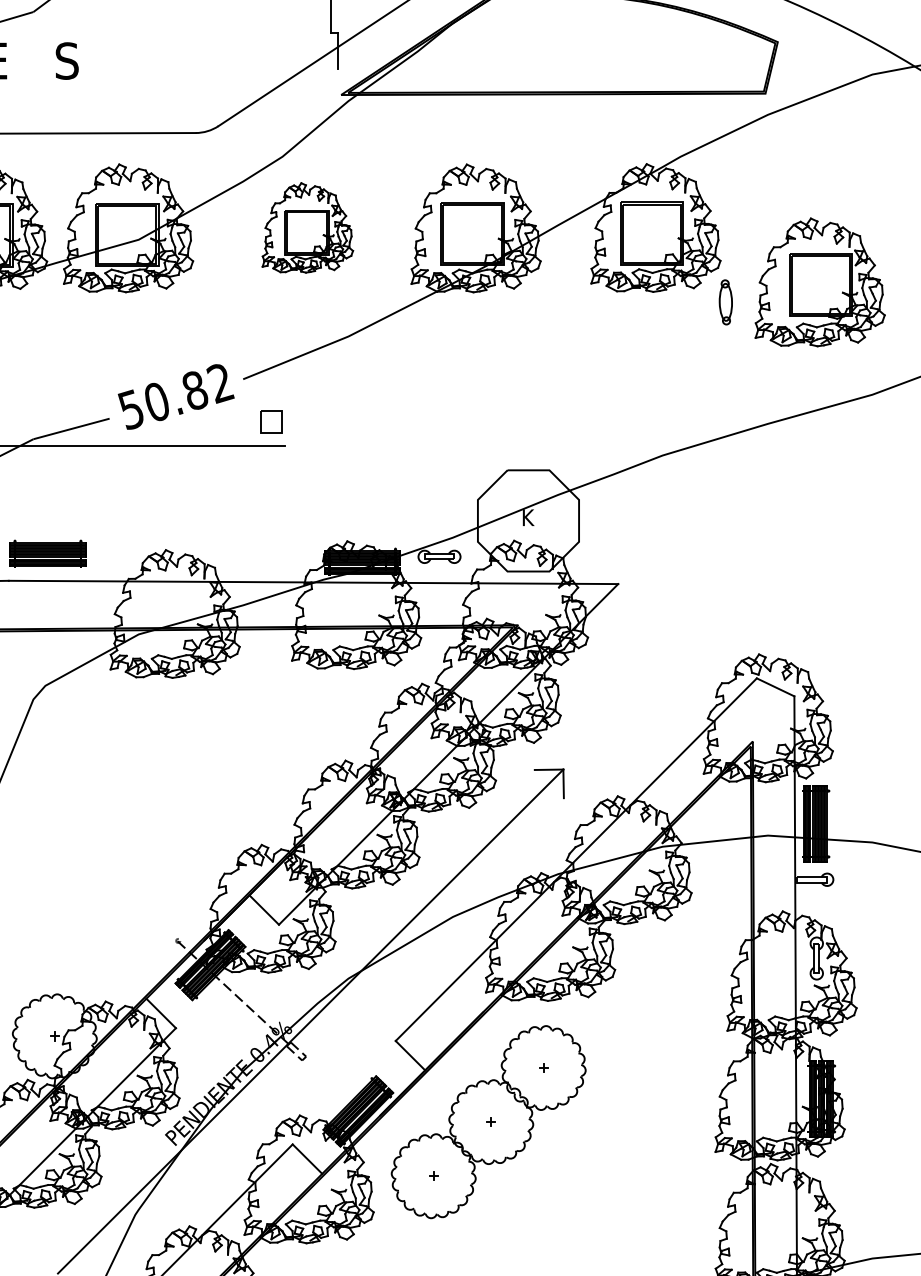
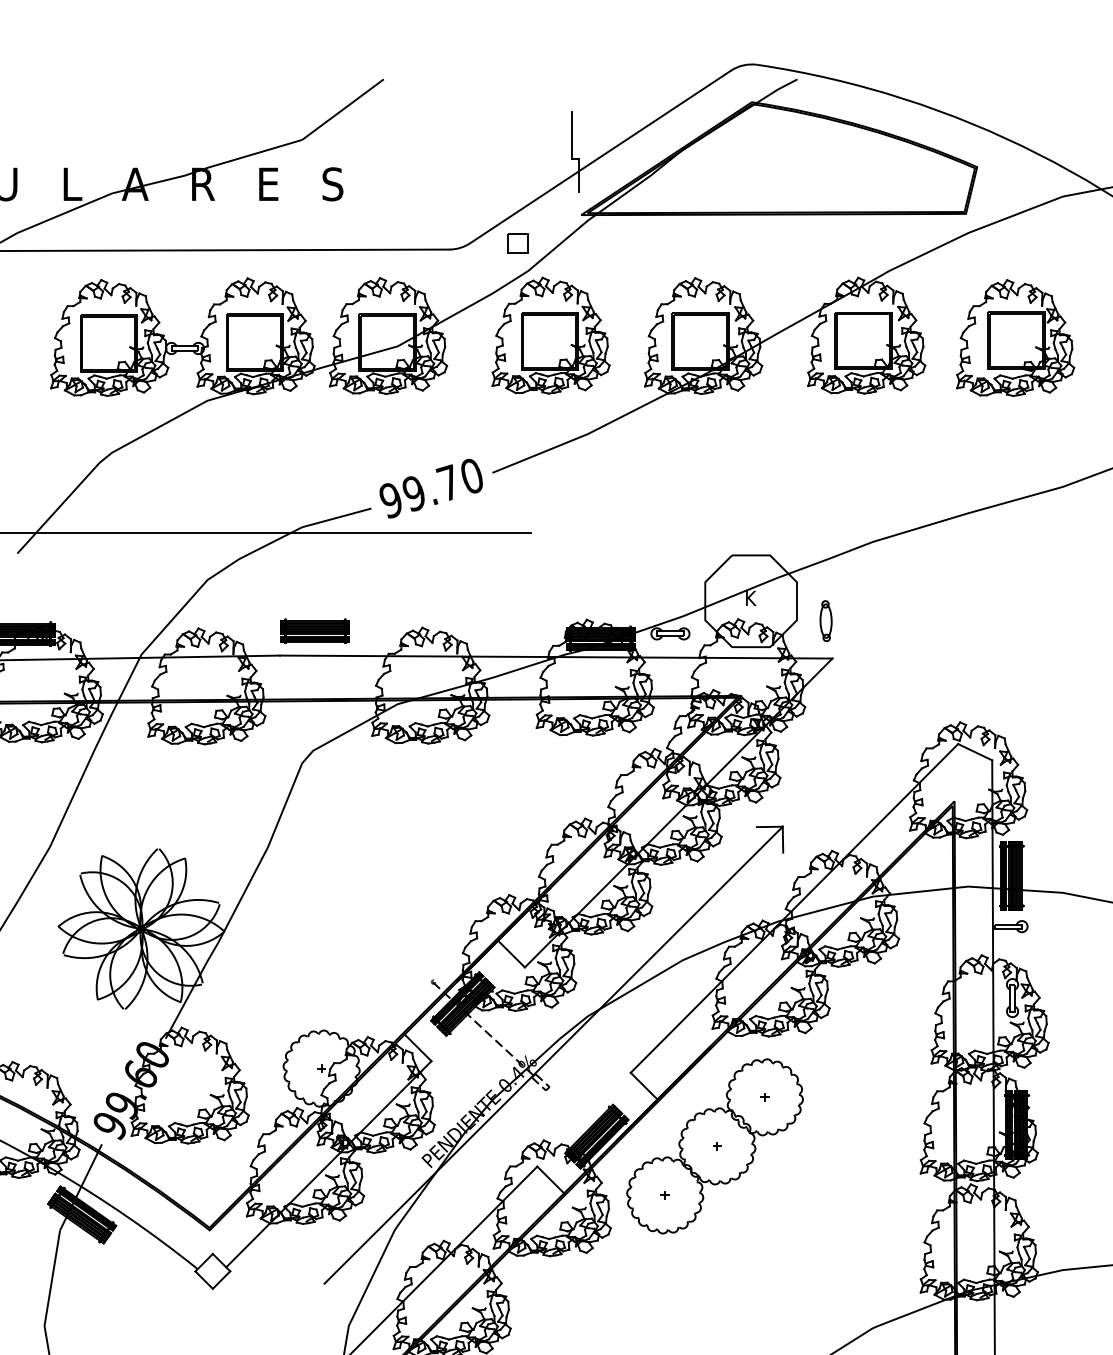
part: (307, 227) -> (550, 335), size x1.43
part: (820, 281) -> (1015, 337), moved
part: (725, 302) -> (825, 621), moved
text: (175, 396) -> (431, 488), 50.82 -> 99.70
part: (270, 421) -> (517, 243), moved

